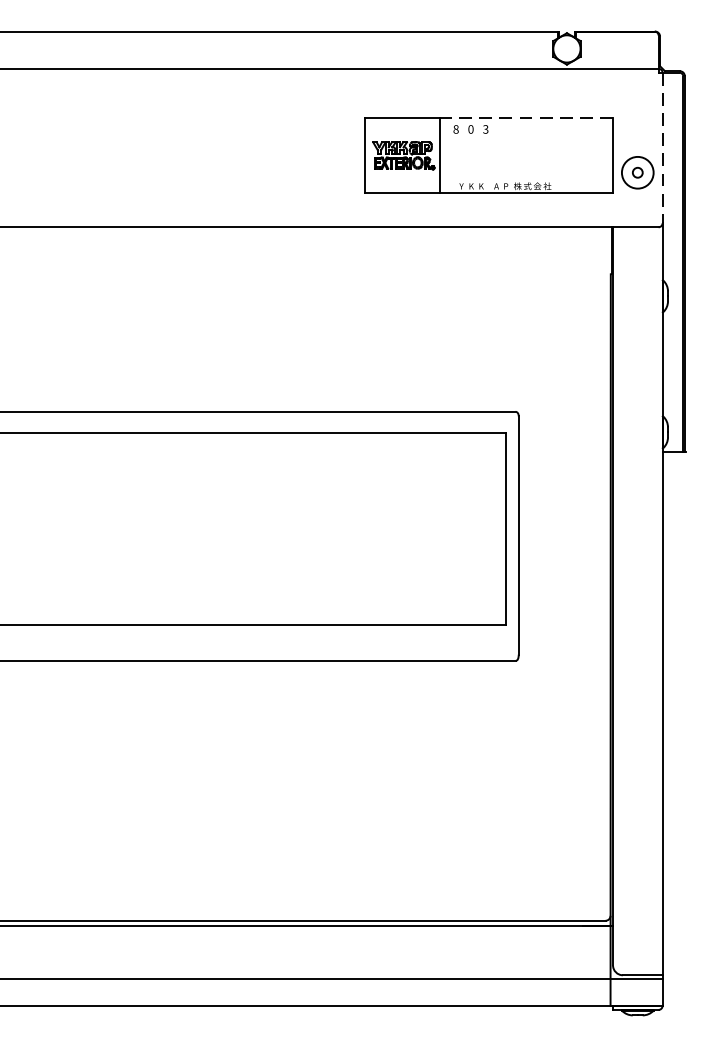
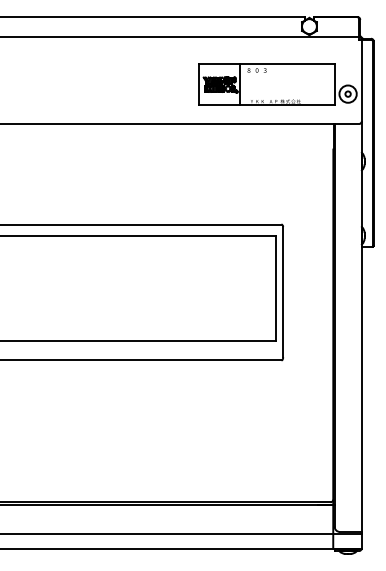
line: (524, 118) -> (286, 64), dashed -> solid
line: (662, 149) -> (361, 81), dashed -> solid

